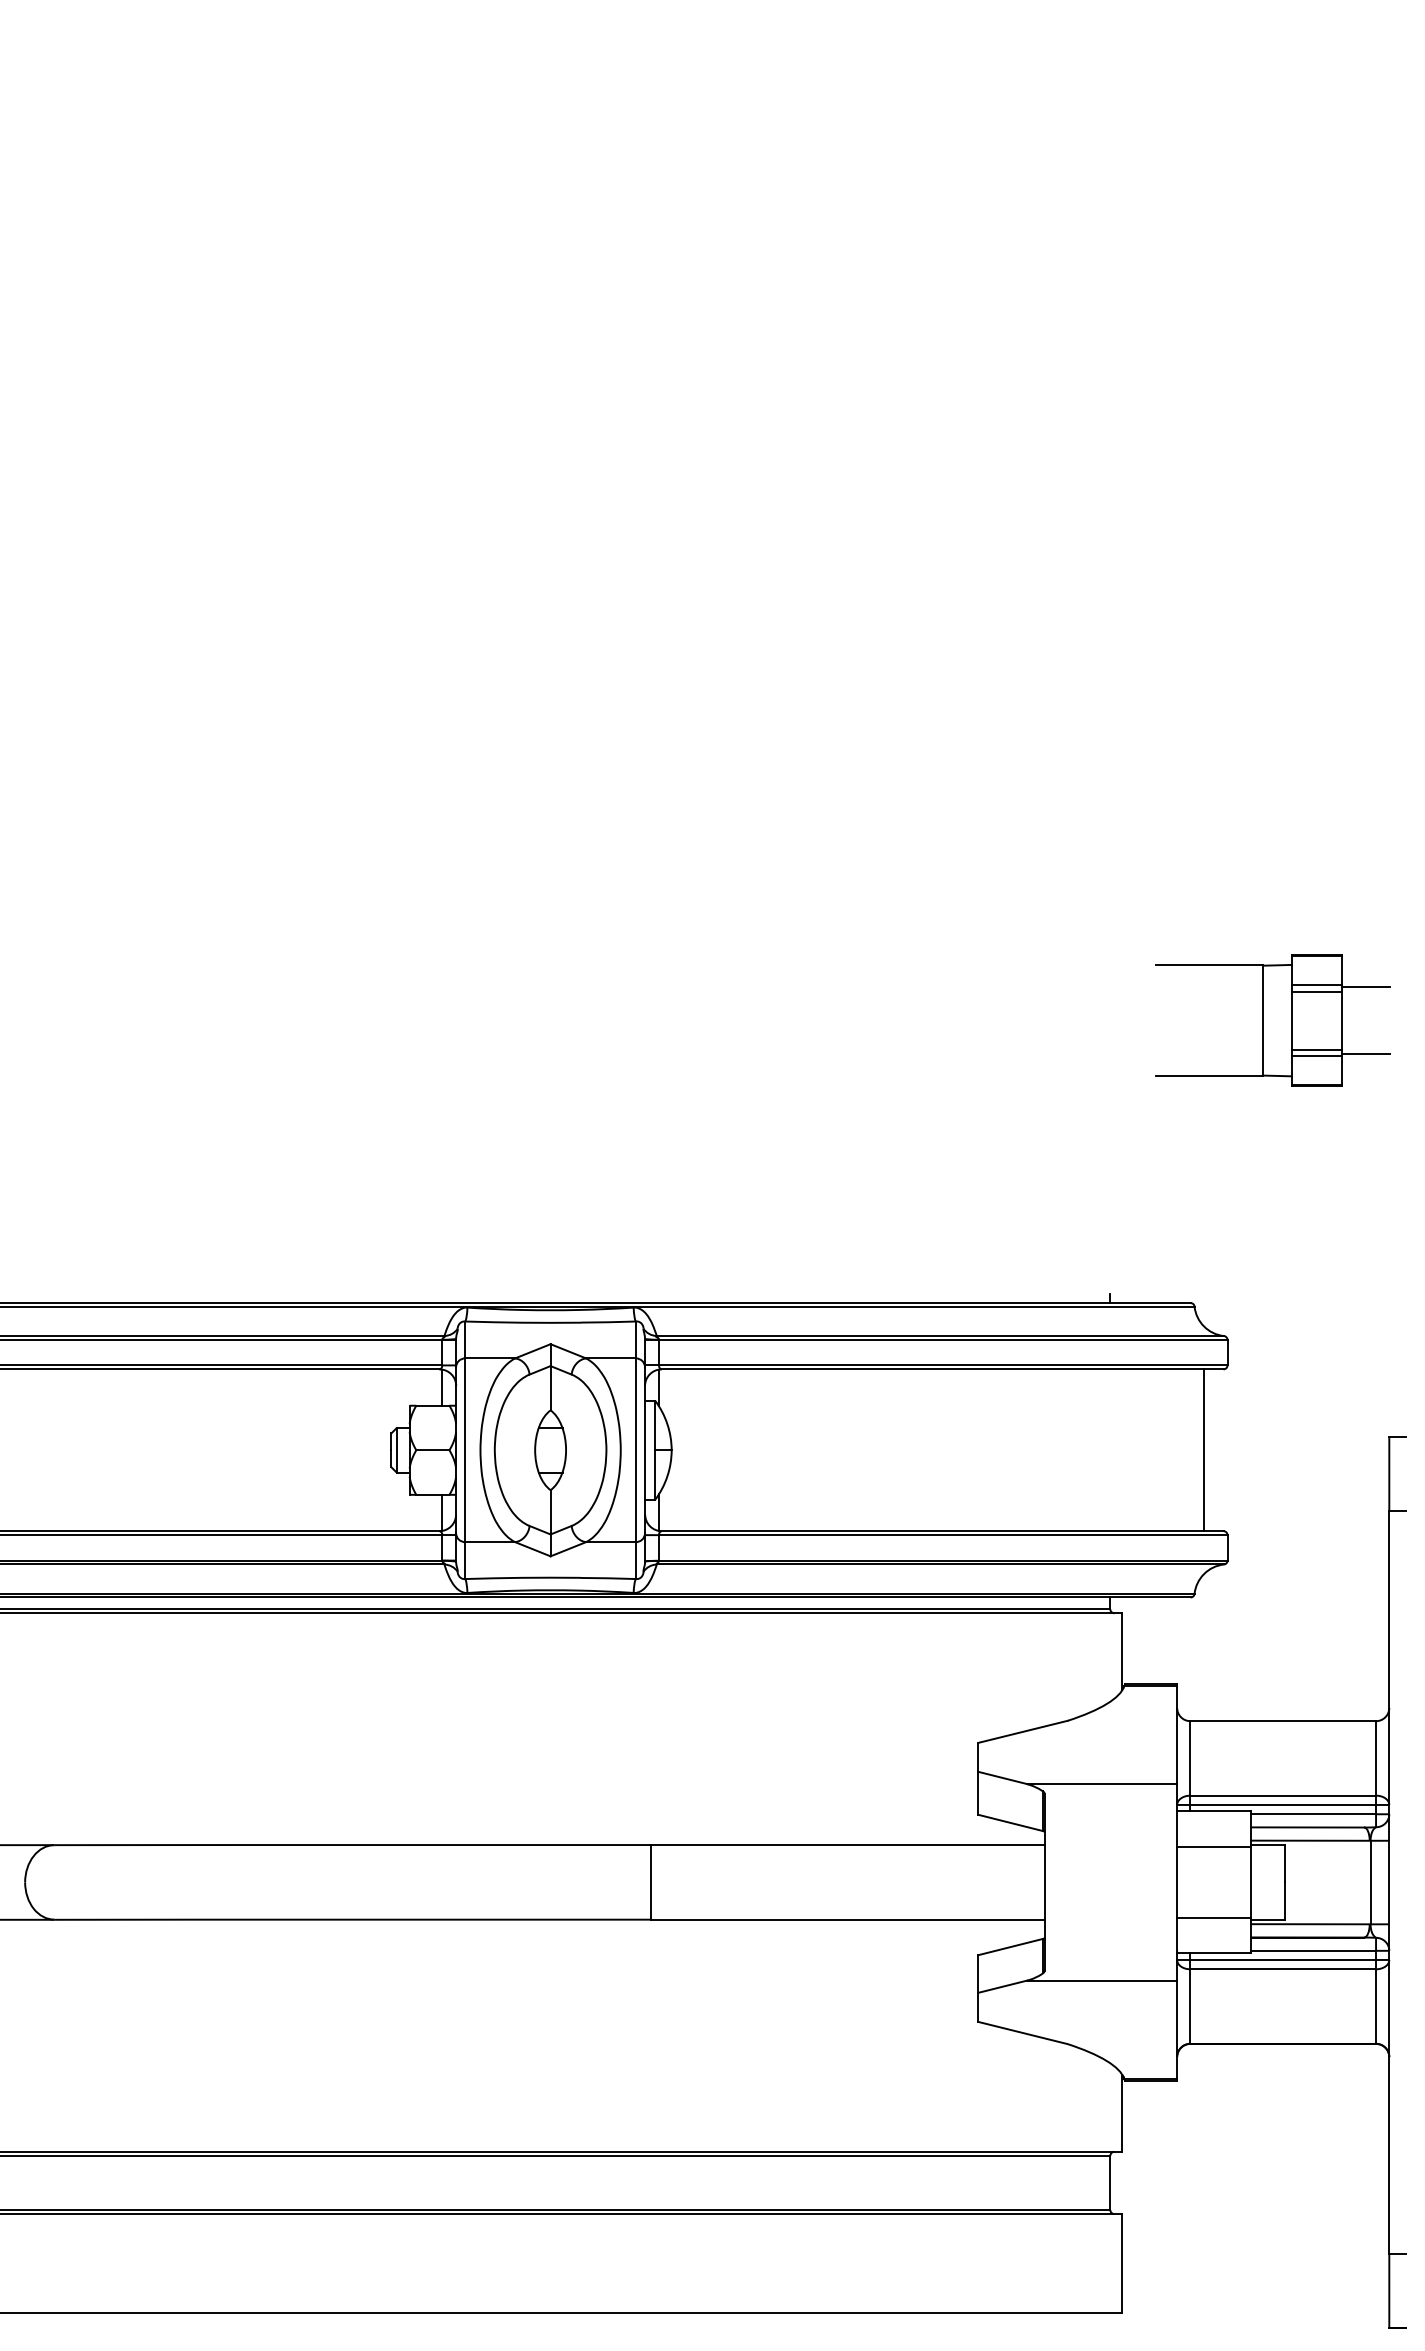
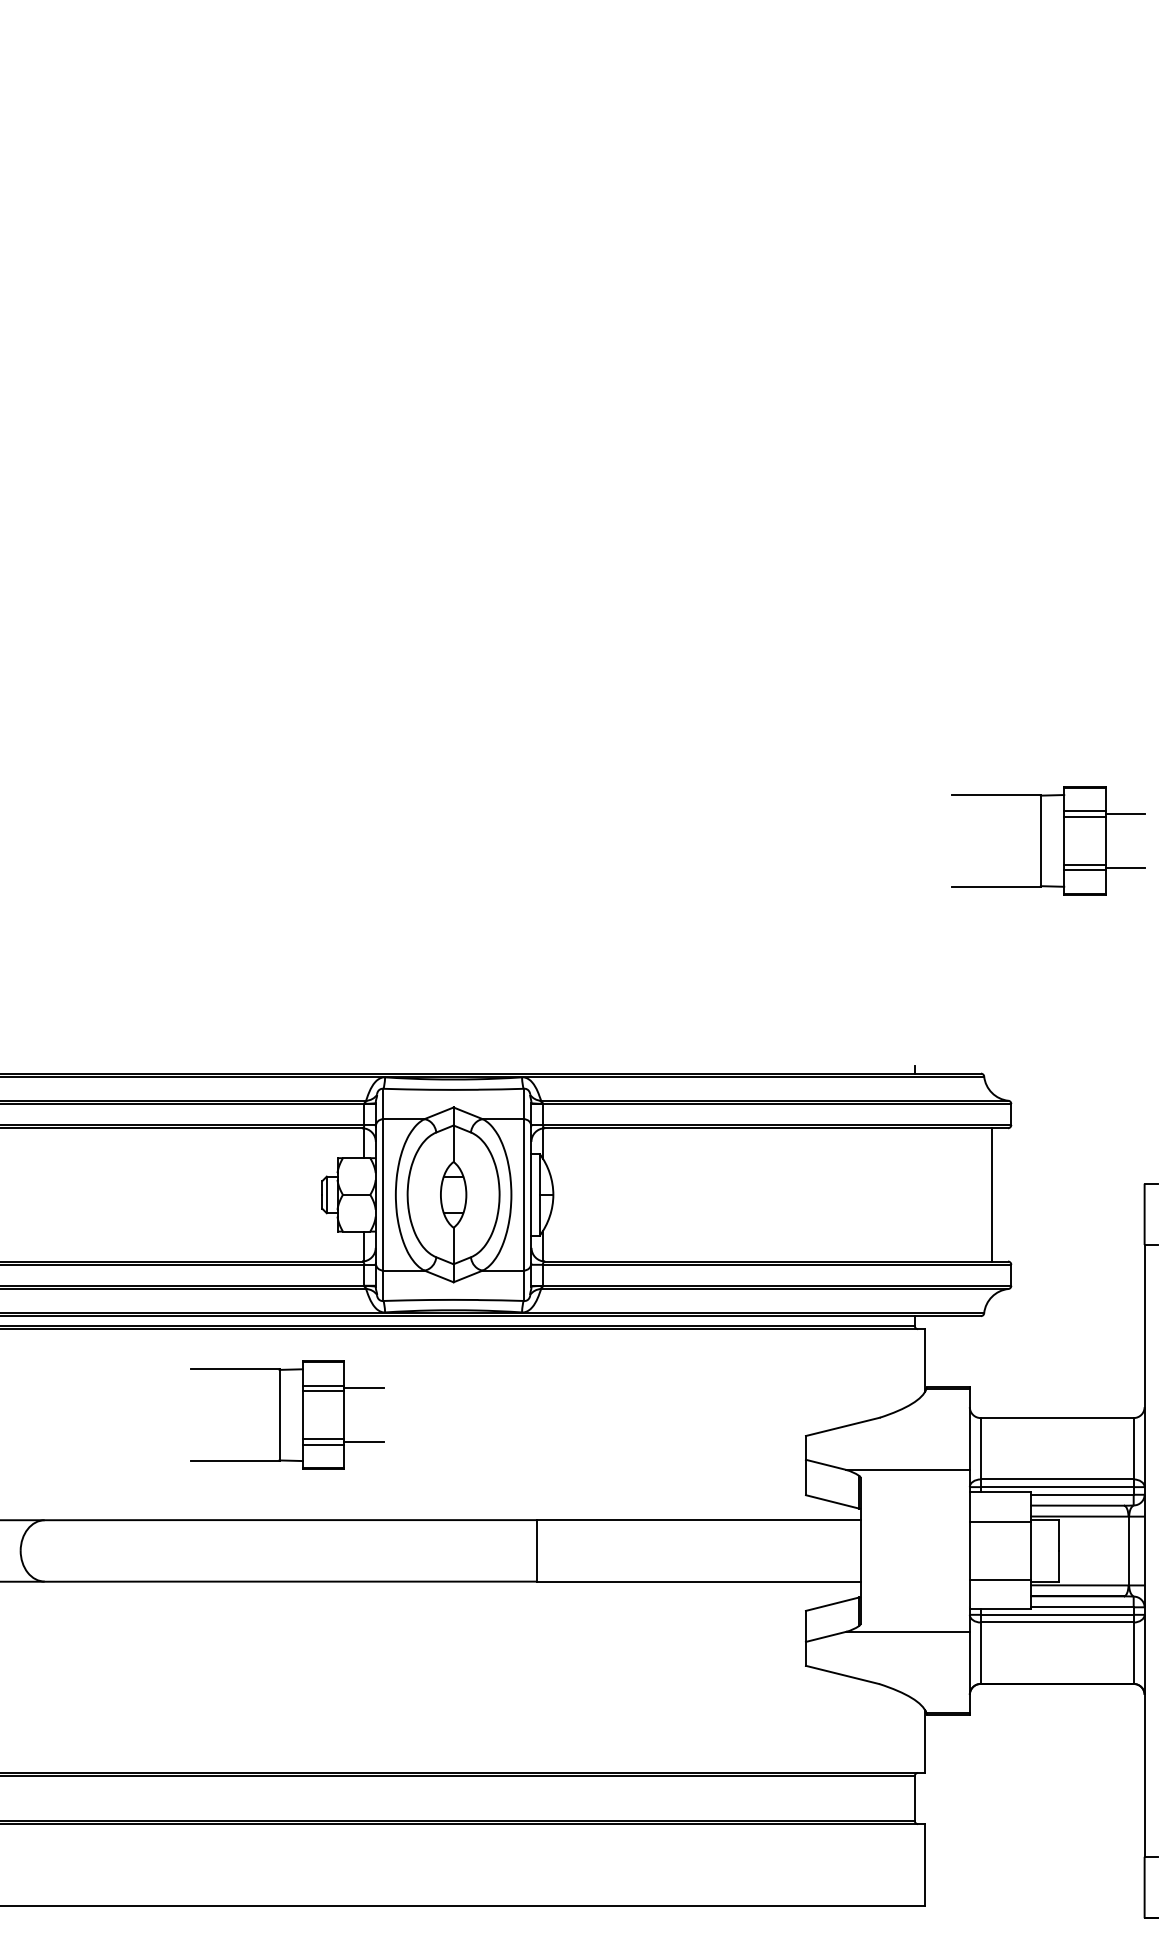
part: (348, 1717) -> (287, 1415), added

